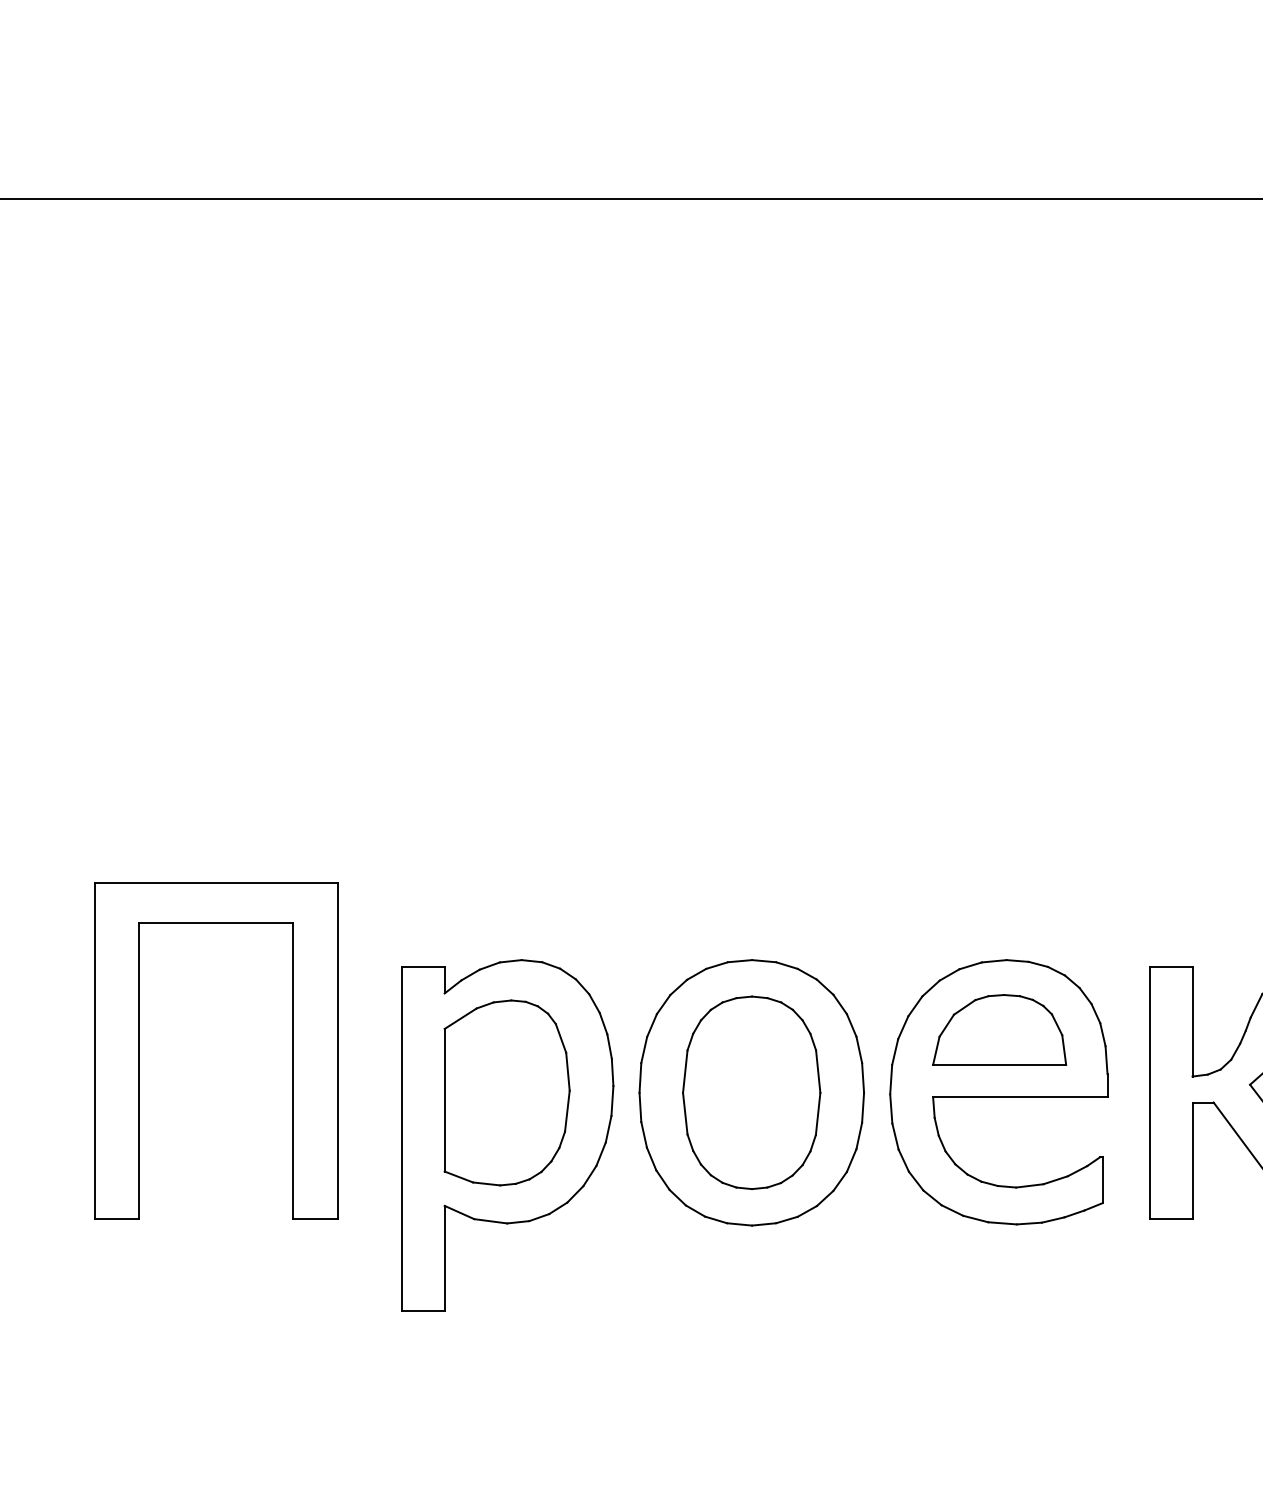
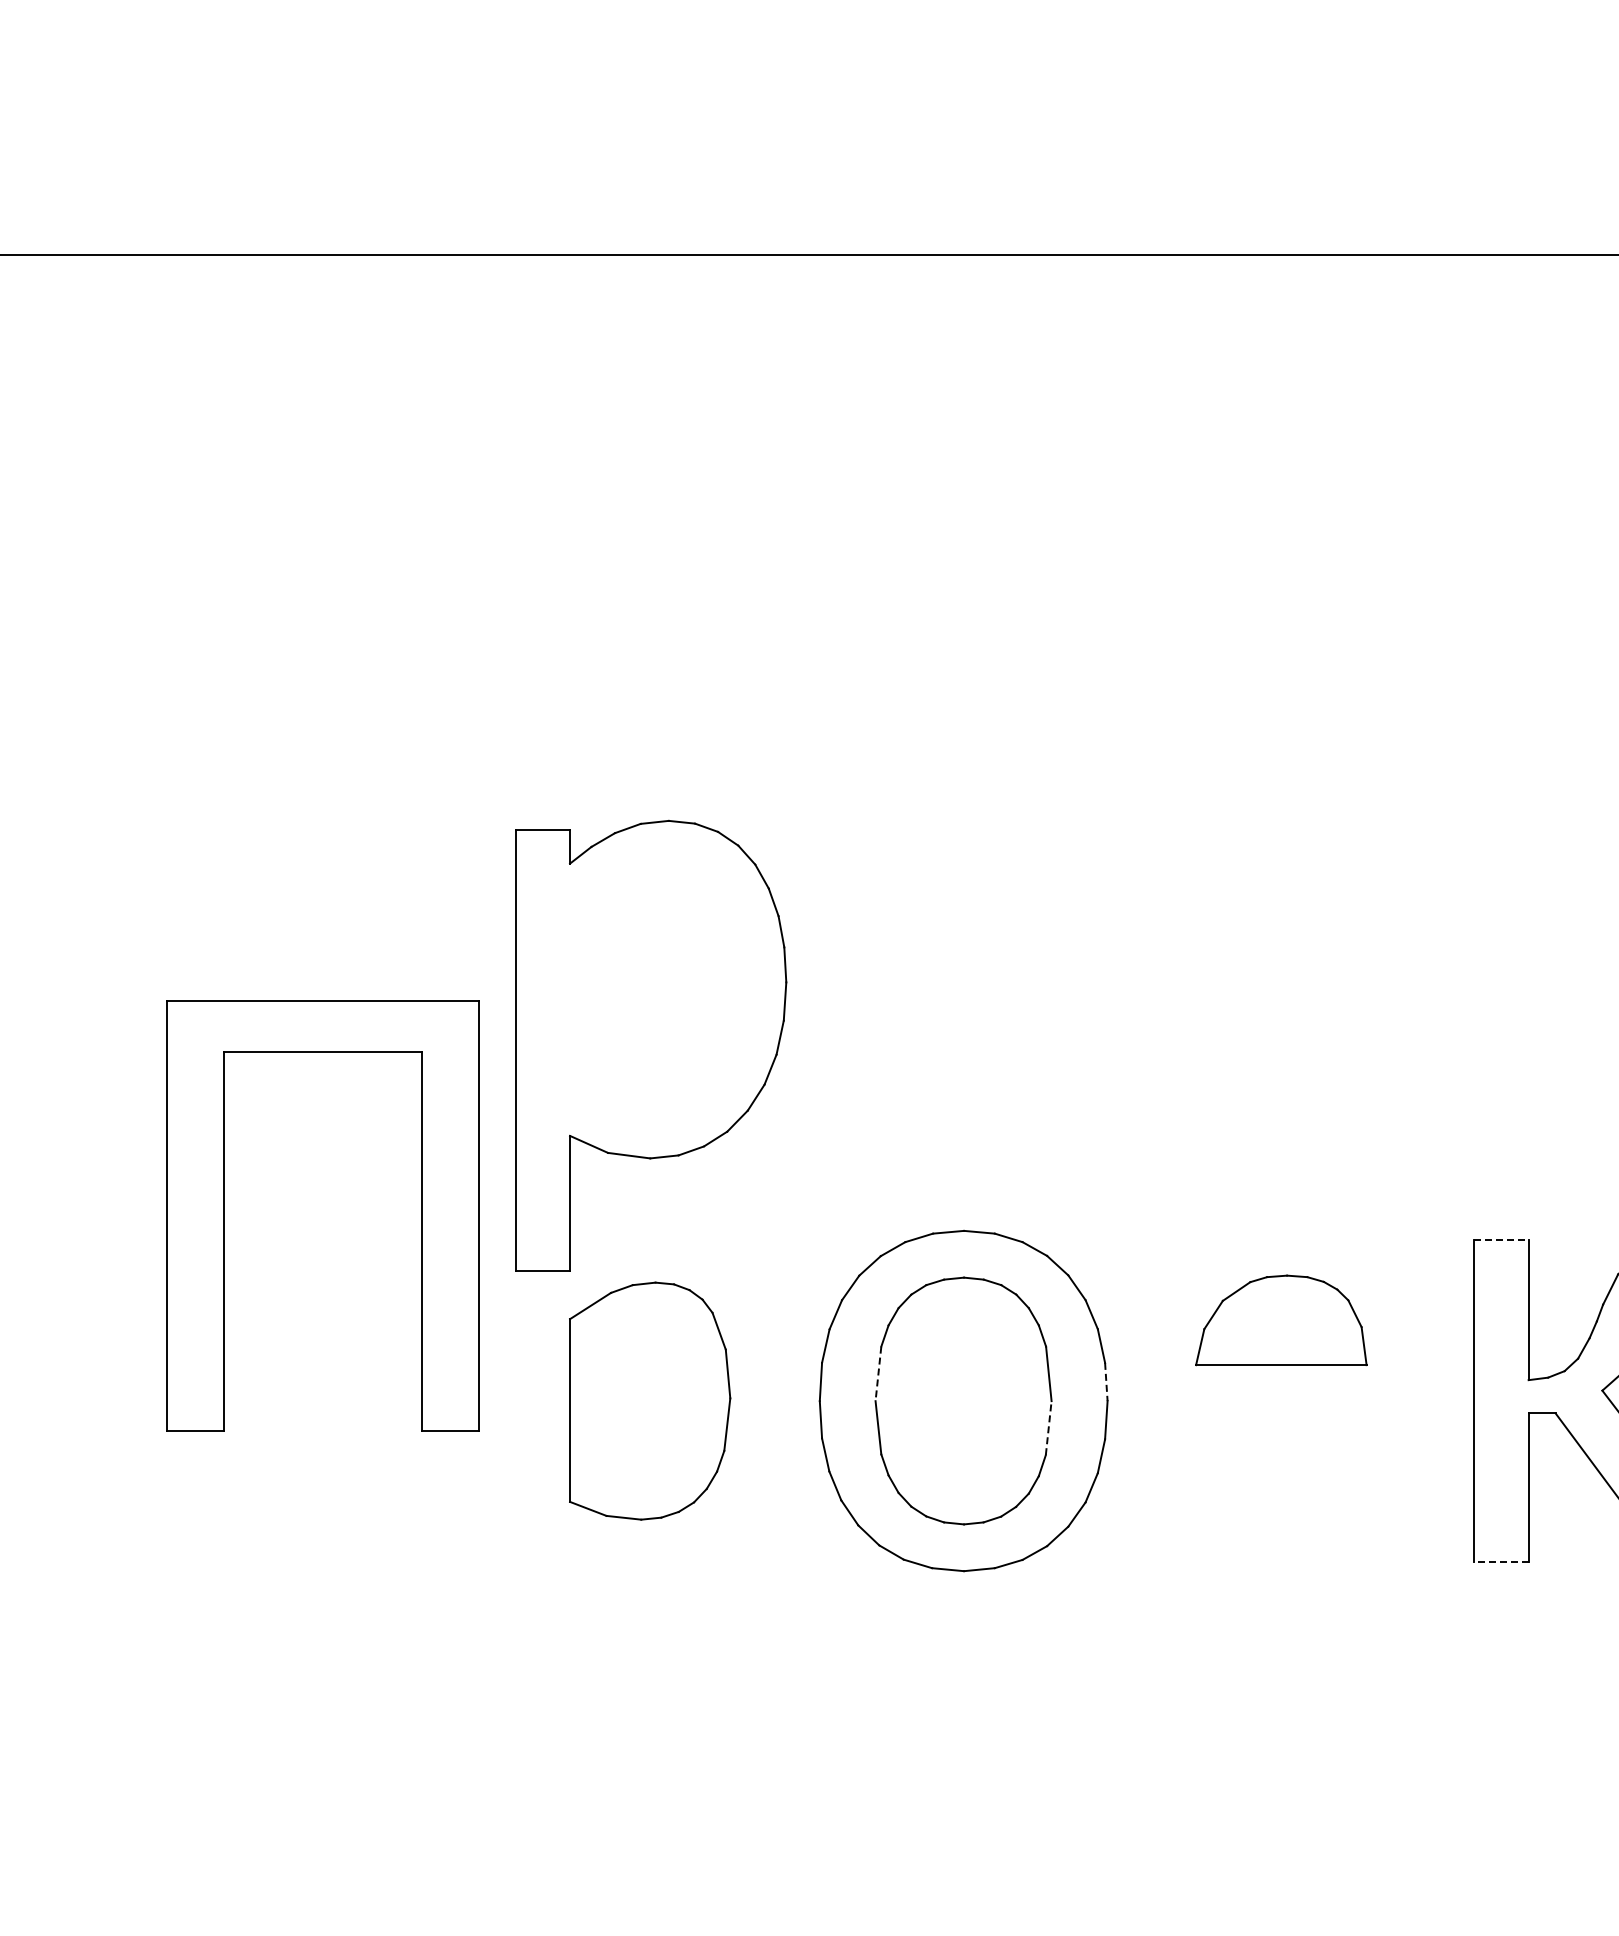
line: (1171, 966) -> (1501, 1239), solid -> dashed
part: (139, 1050) -> (224, 1215), moved
line: (685, 1072) -> (878, 1374), solid -> dashed
line: (863, 1078) -> (1106, 1382), solid -> dashed
part: (998, 1091) -> (1280, 1399), removed
line: (817, 1113) -> (1048, 1427), solid -> dashed
part: (508, 1135) -> (651, 1045), moved
line: (1171, 1218) -> (1501, 1562), solid -> dashed

